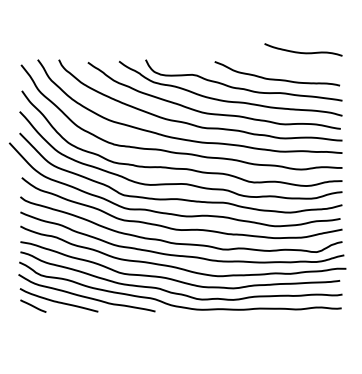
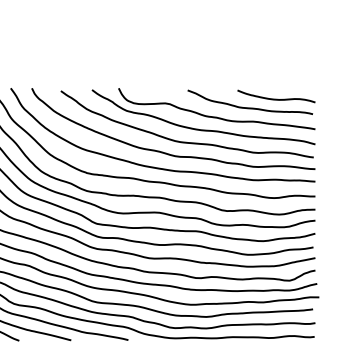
curve: (303, 52) -> (276, 99), moved

